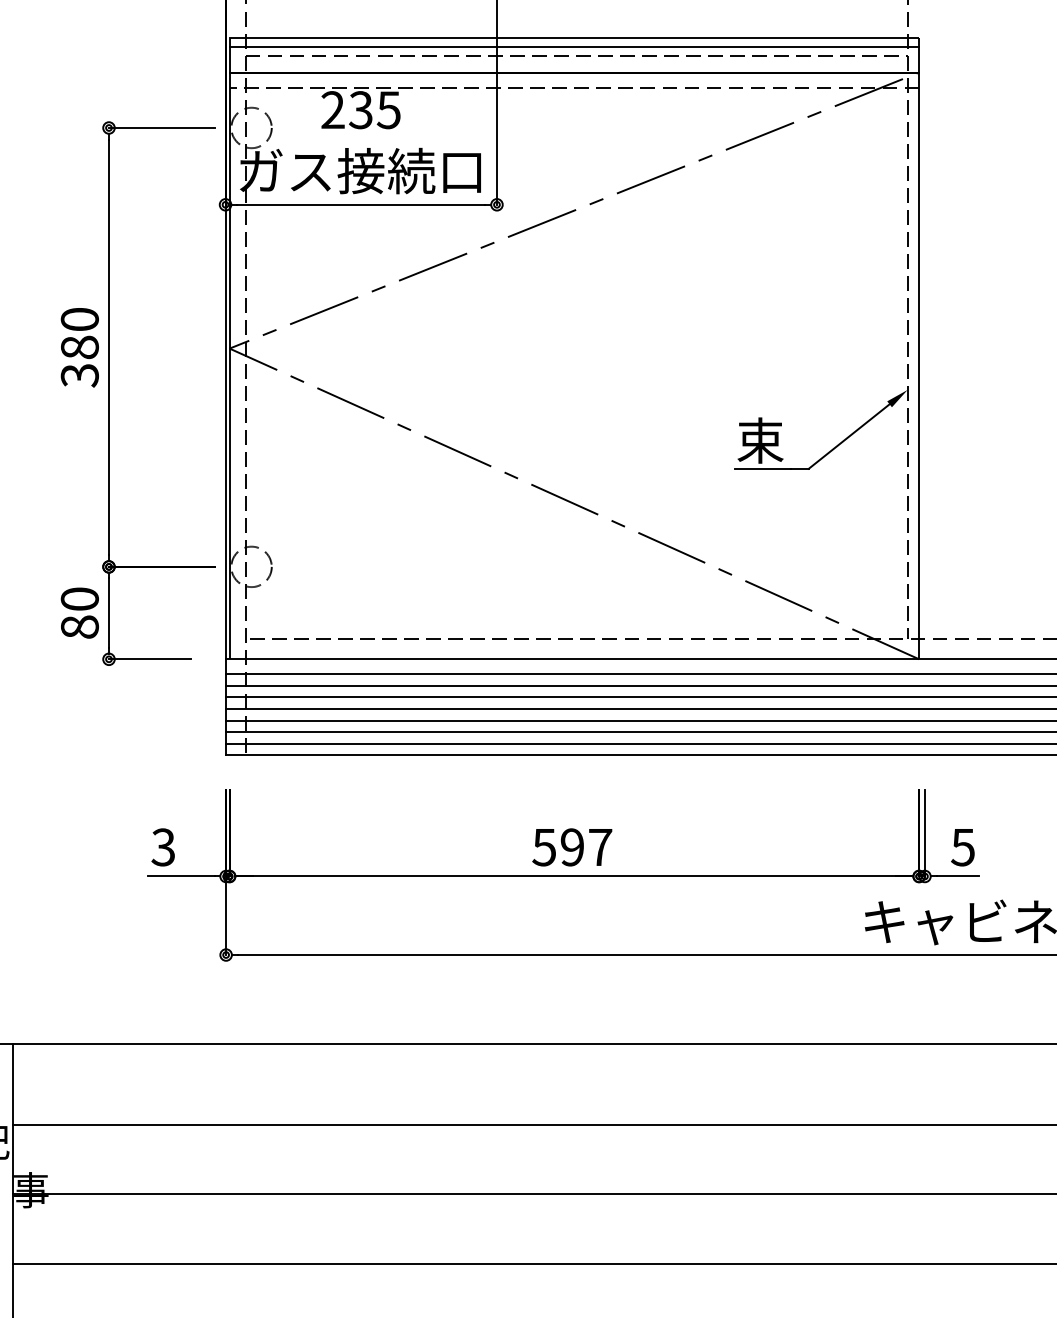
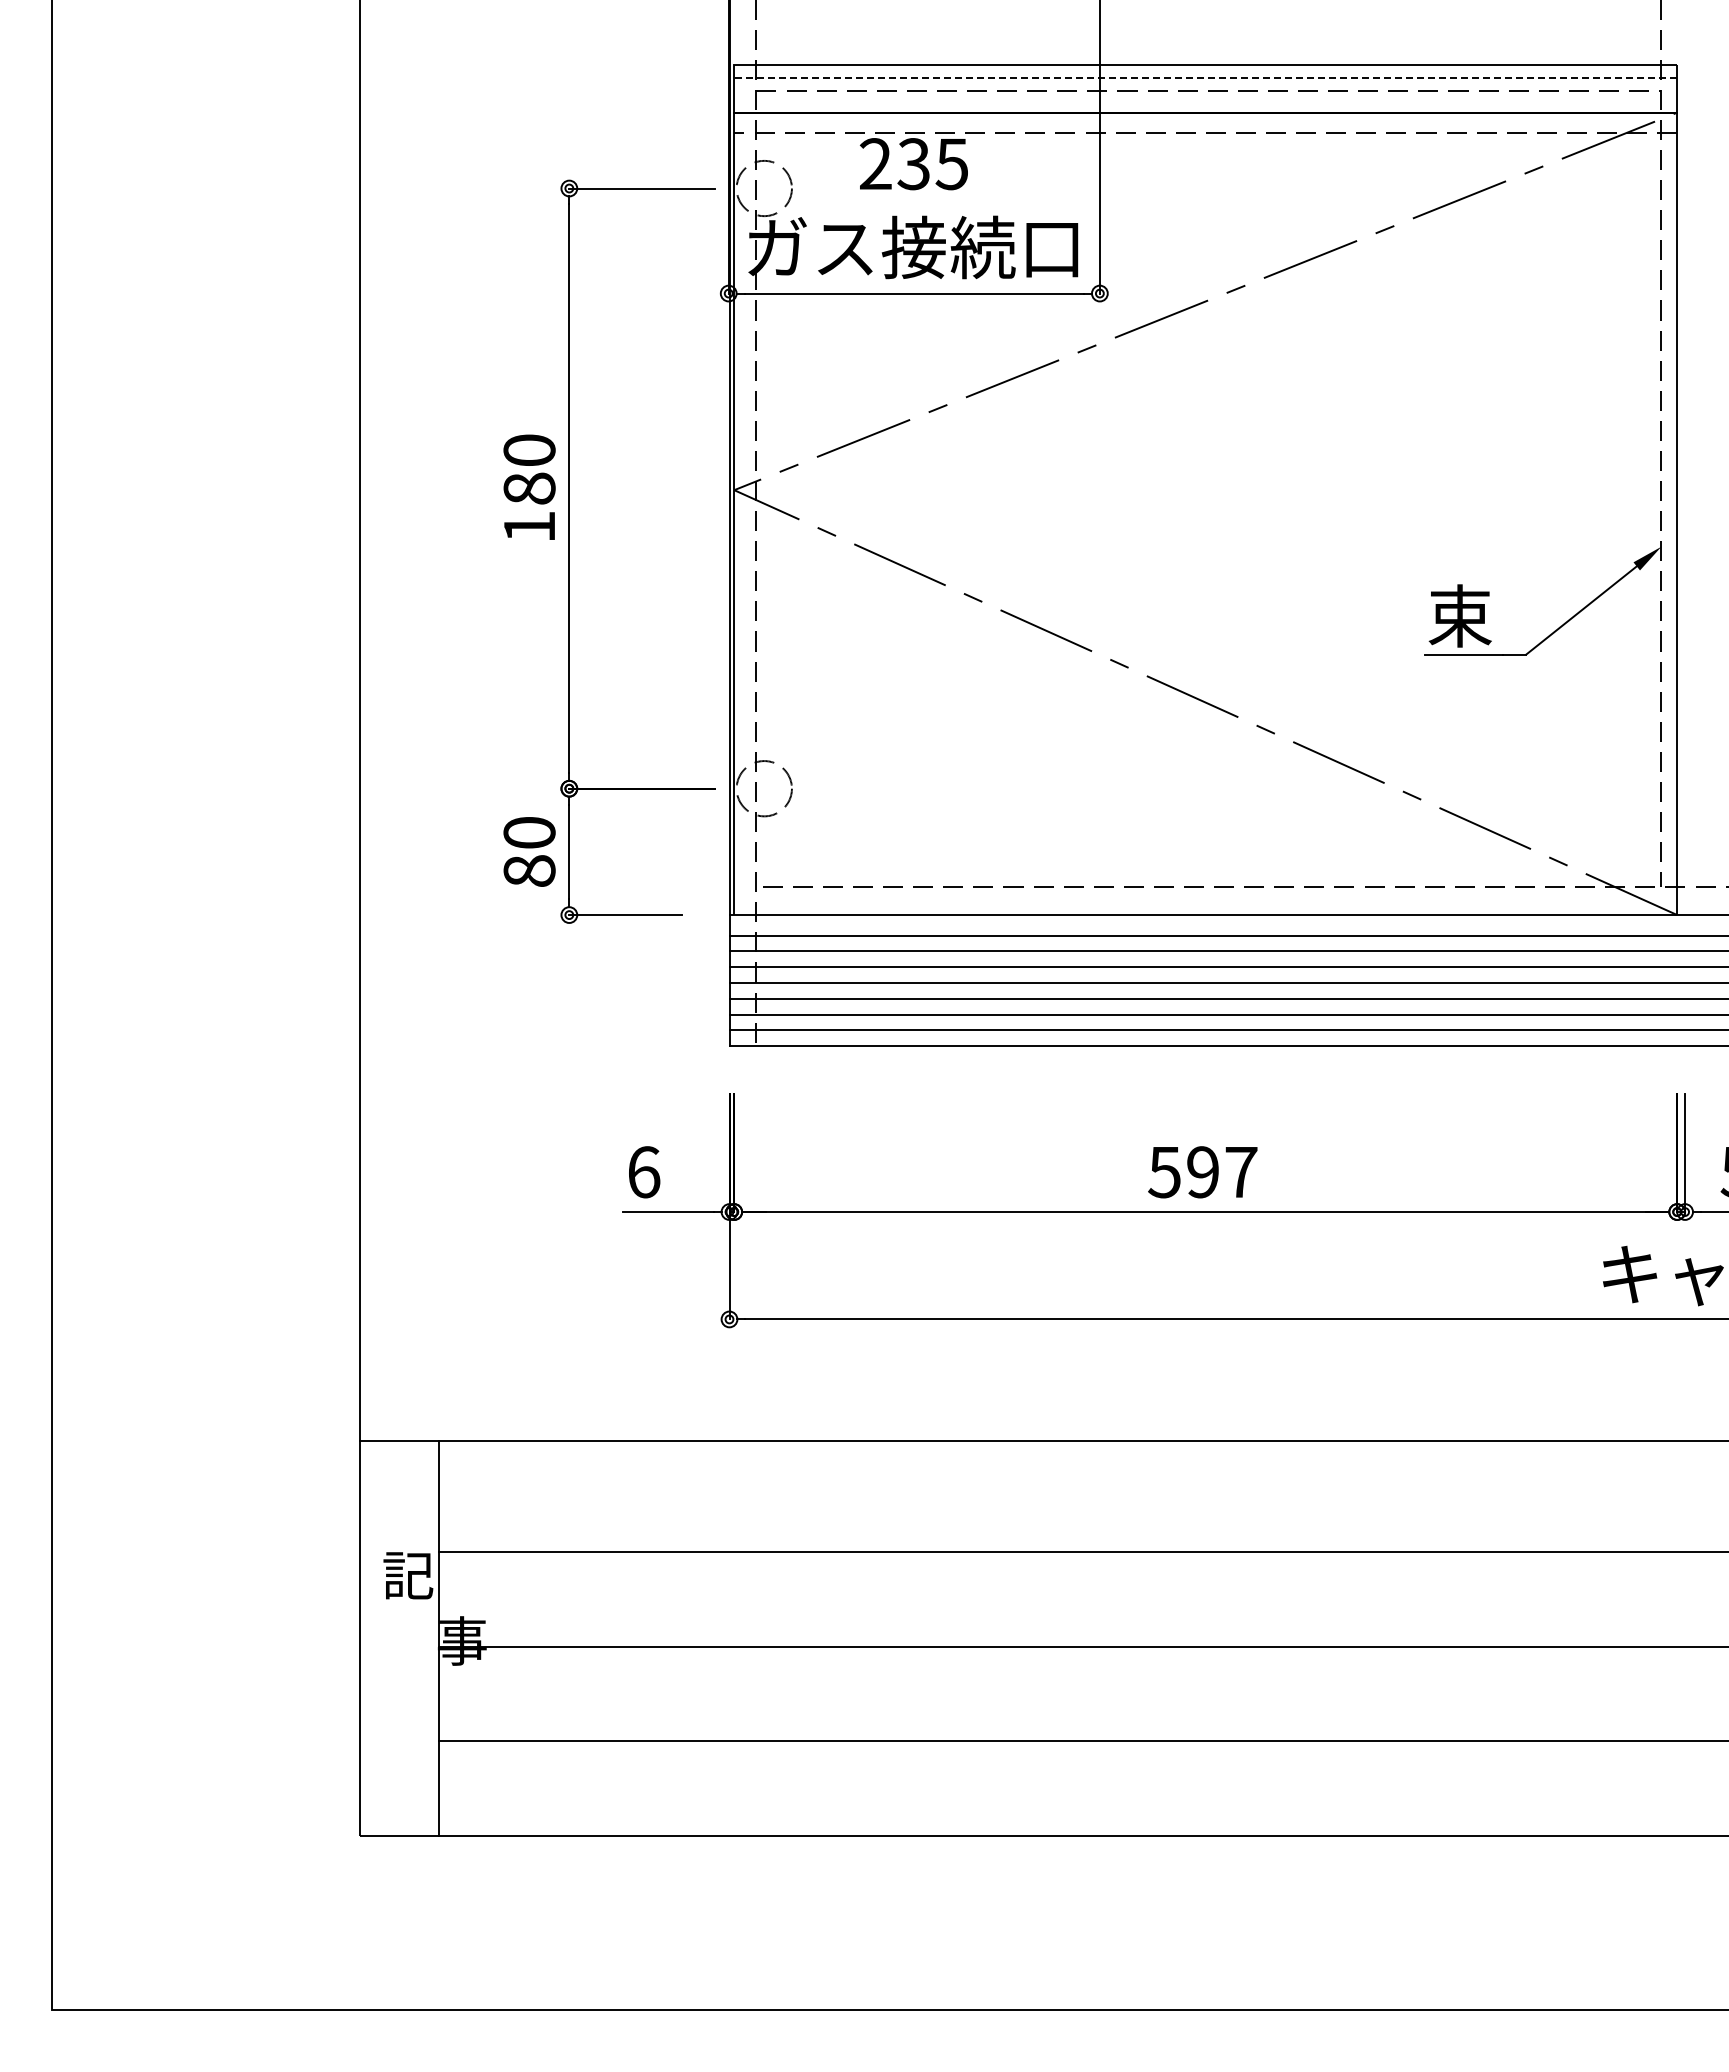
line: (574, 46) -> (1205, 77), solid -> dashed
text: (79, 375) -> (529, 527), 380 -> 180
text: (163, 847) -> (643, 1172), 3 -> 6

